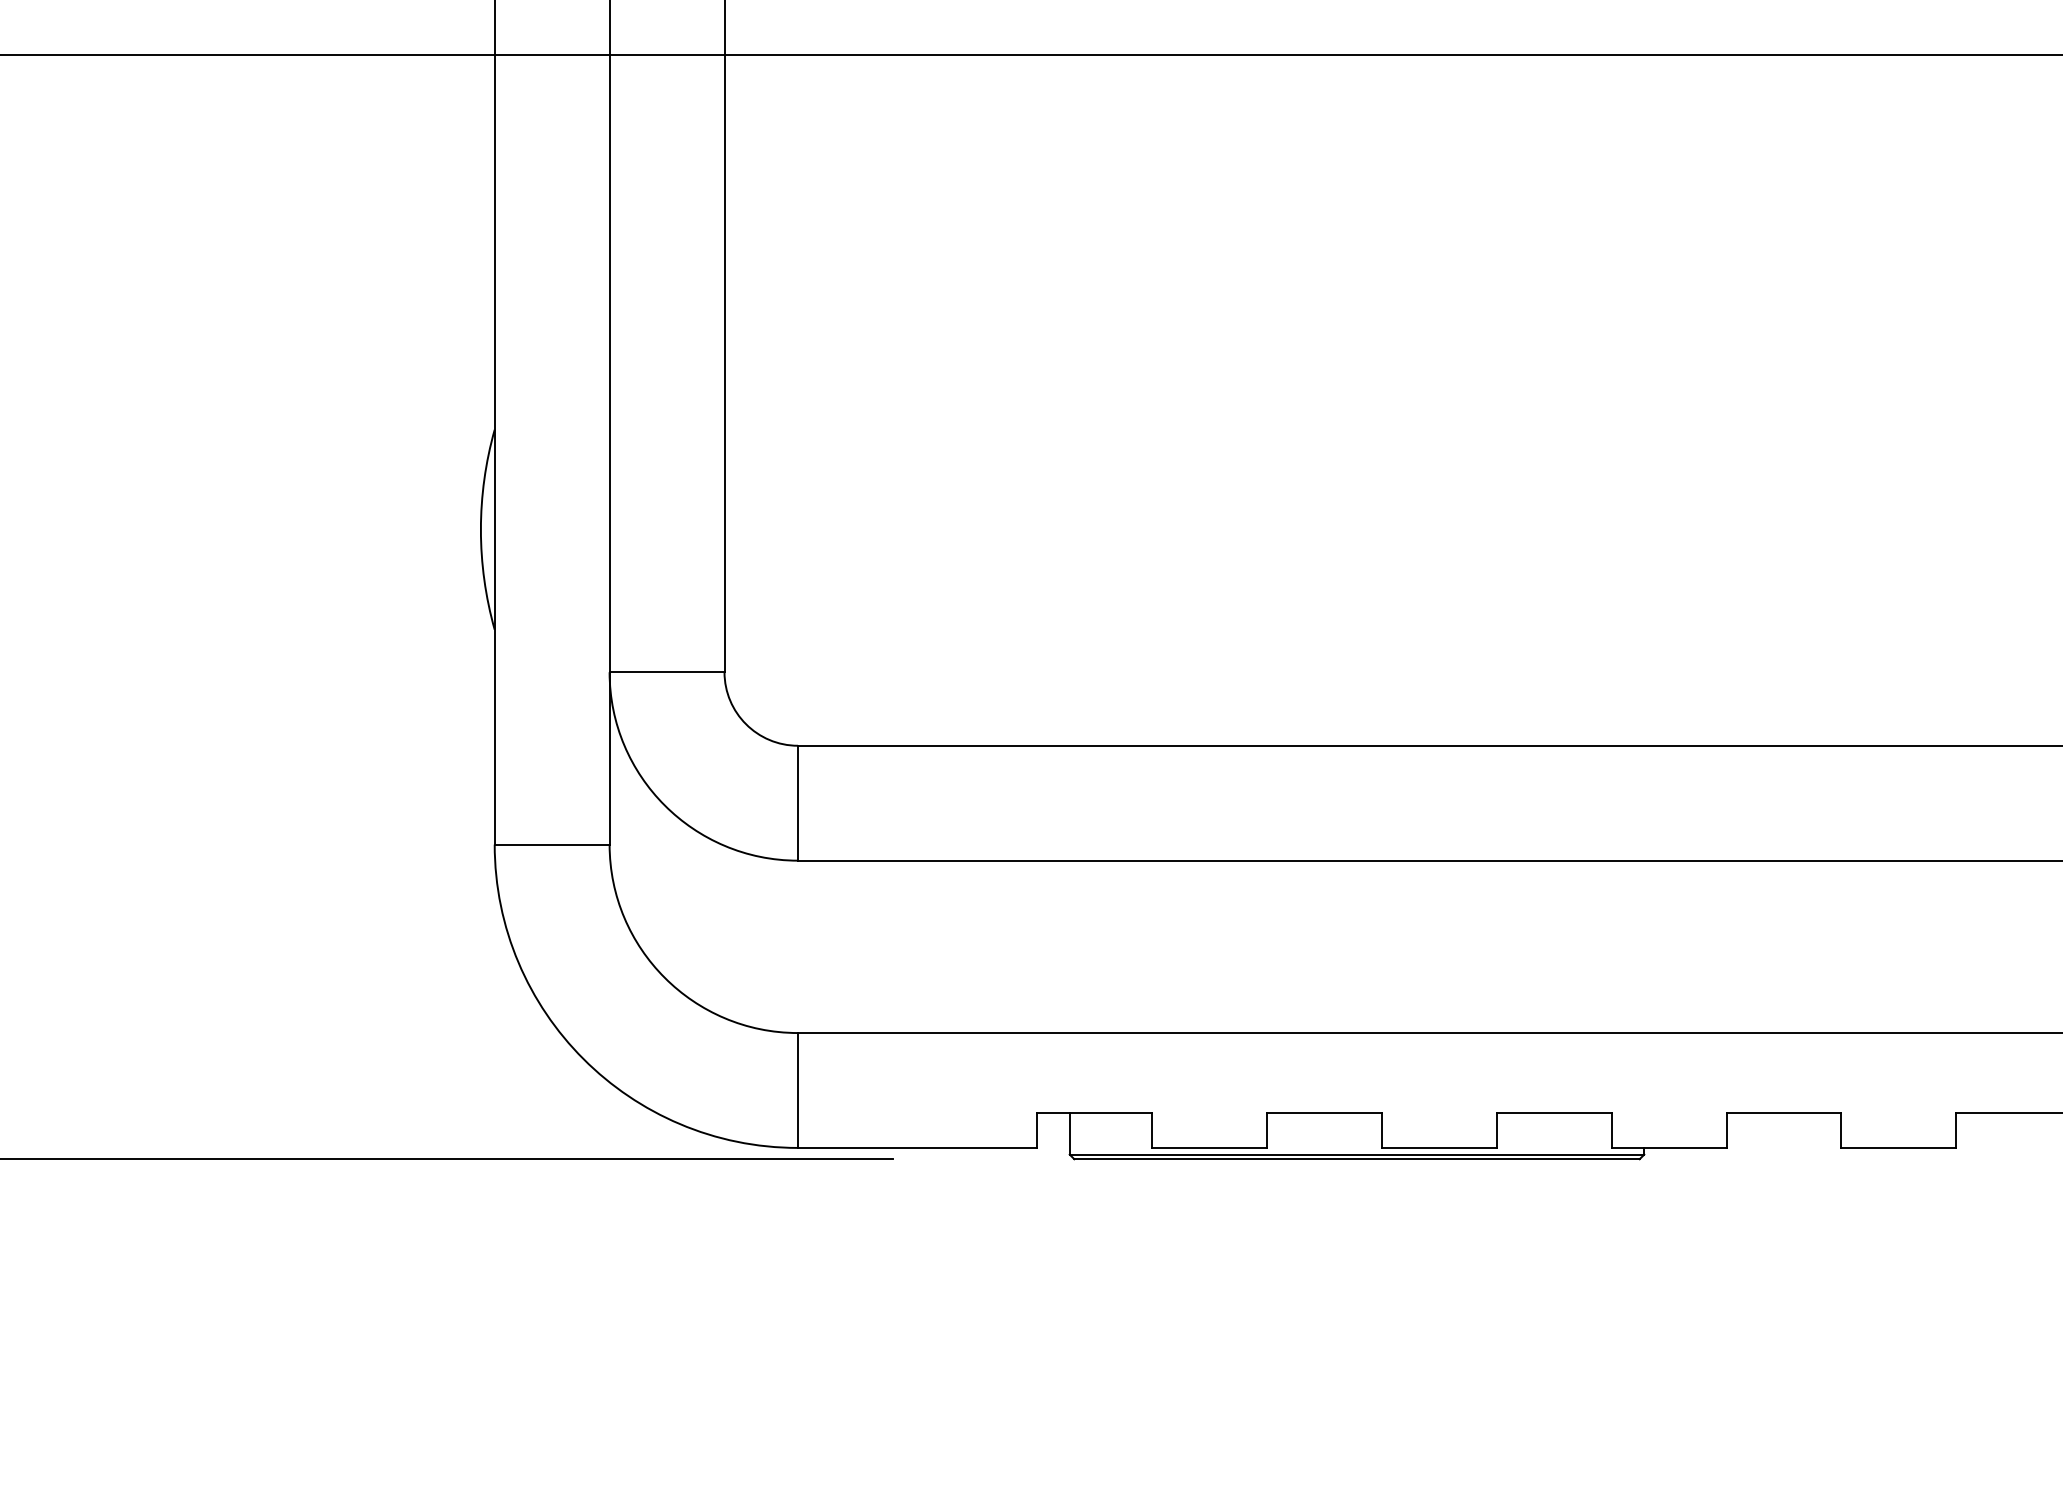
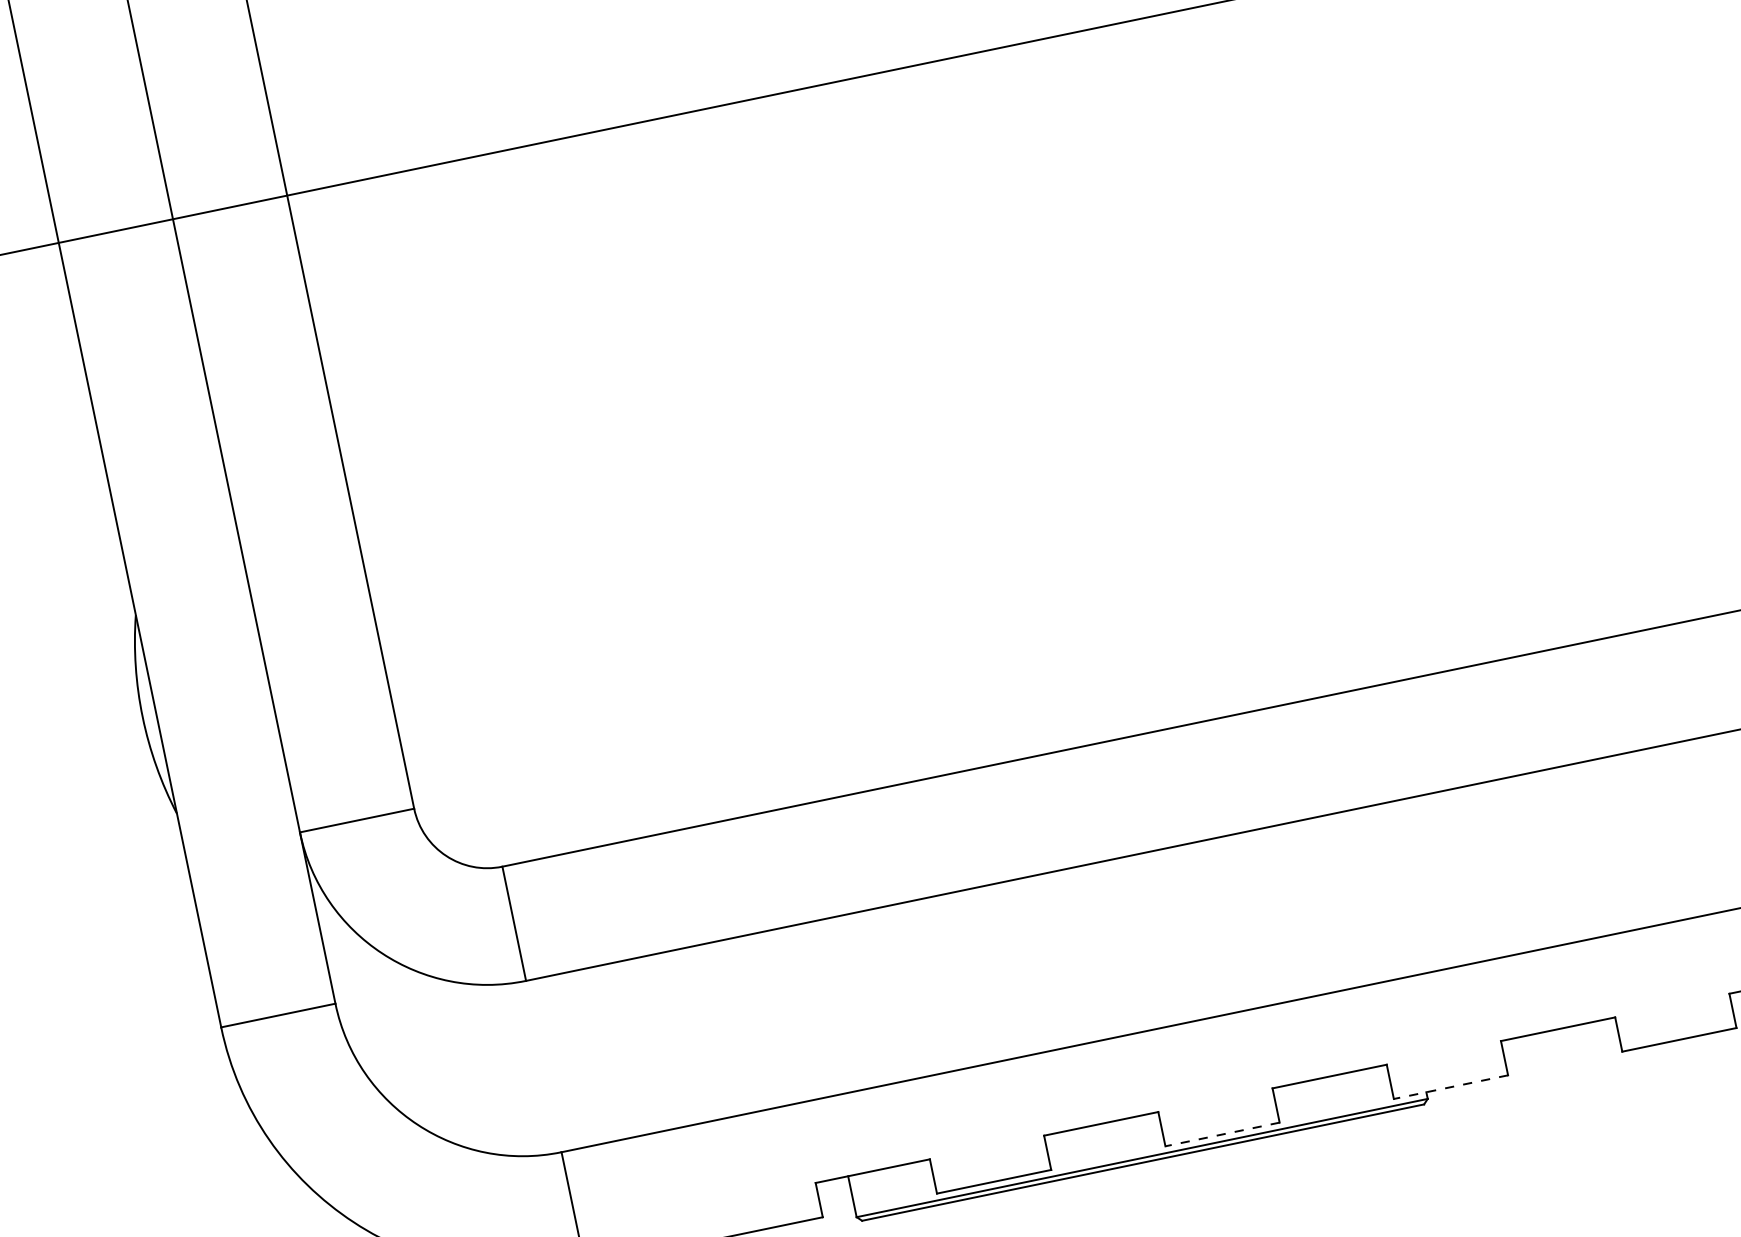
line: (1438, 1147) -> (1221, 1134), solid -> dashed
line: (1668, 1147) -> (1450, 1086), solid -> dashed

